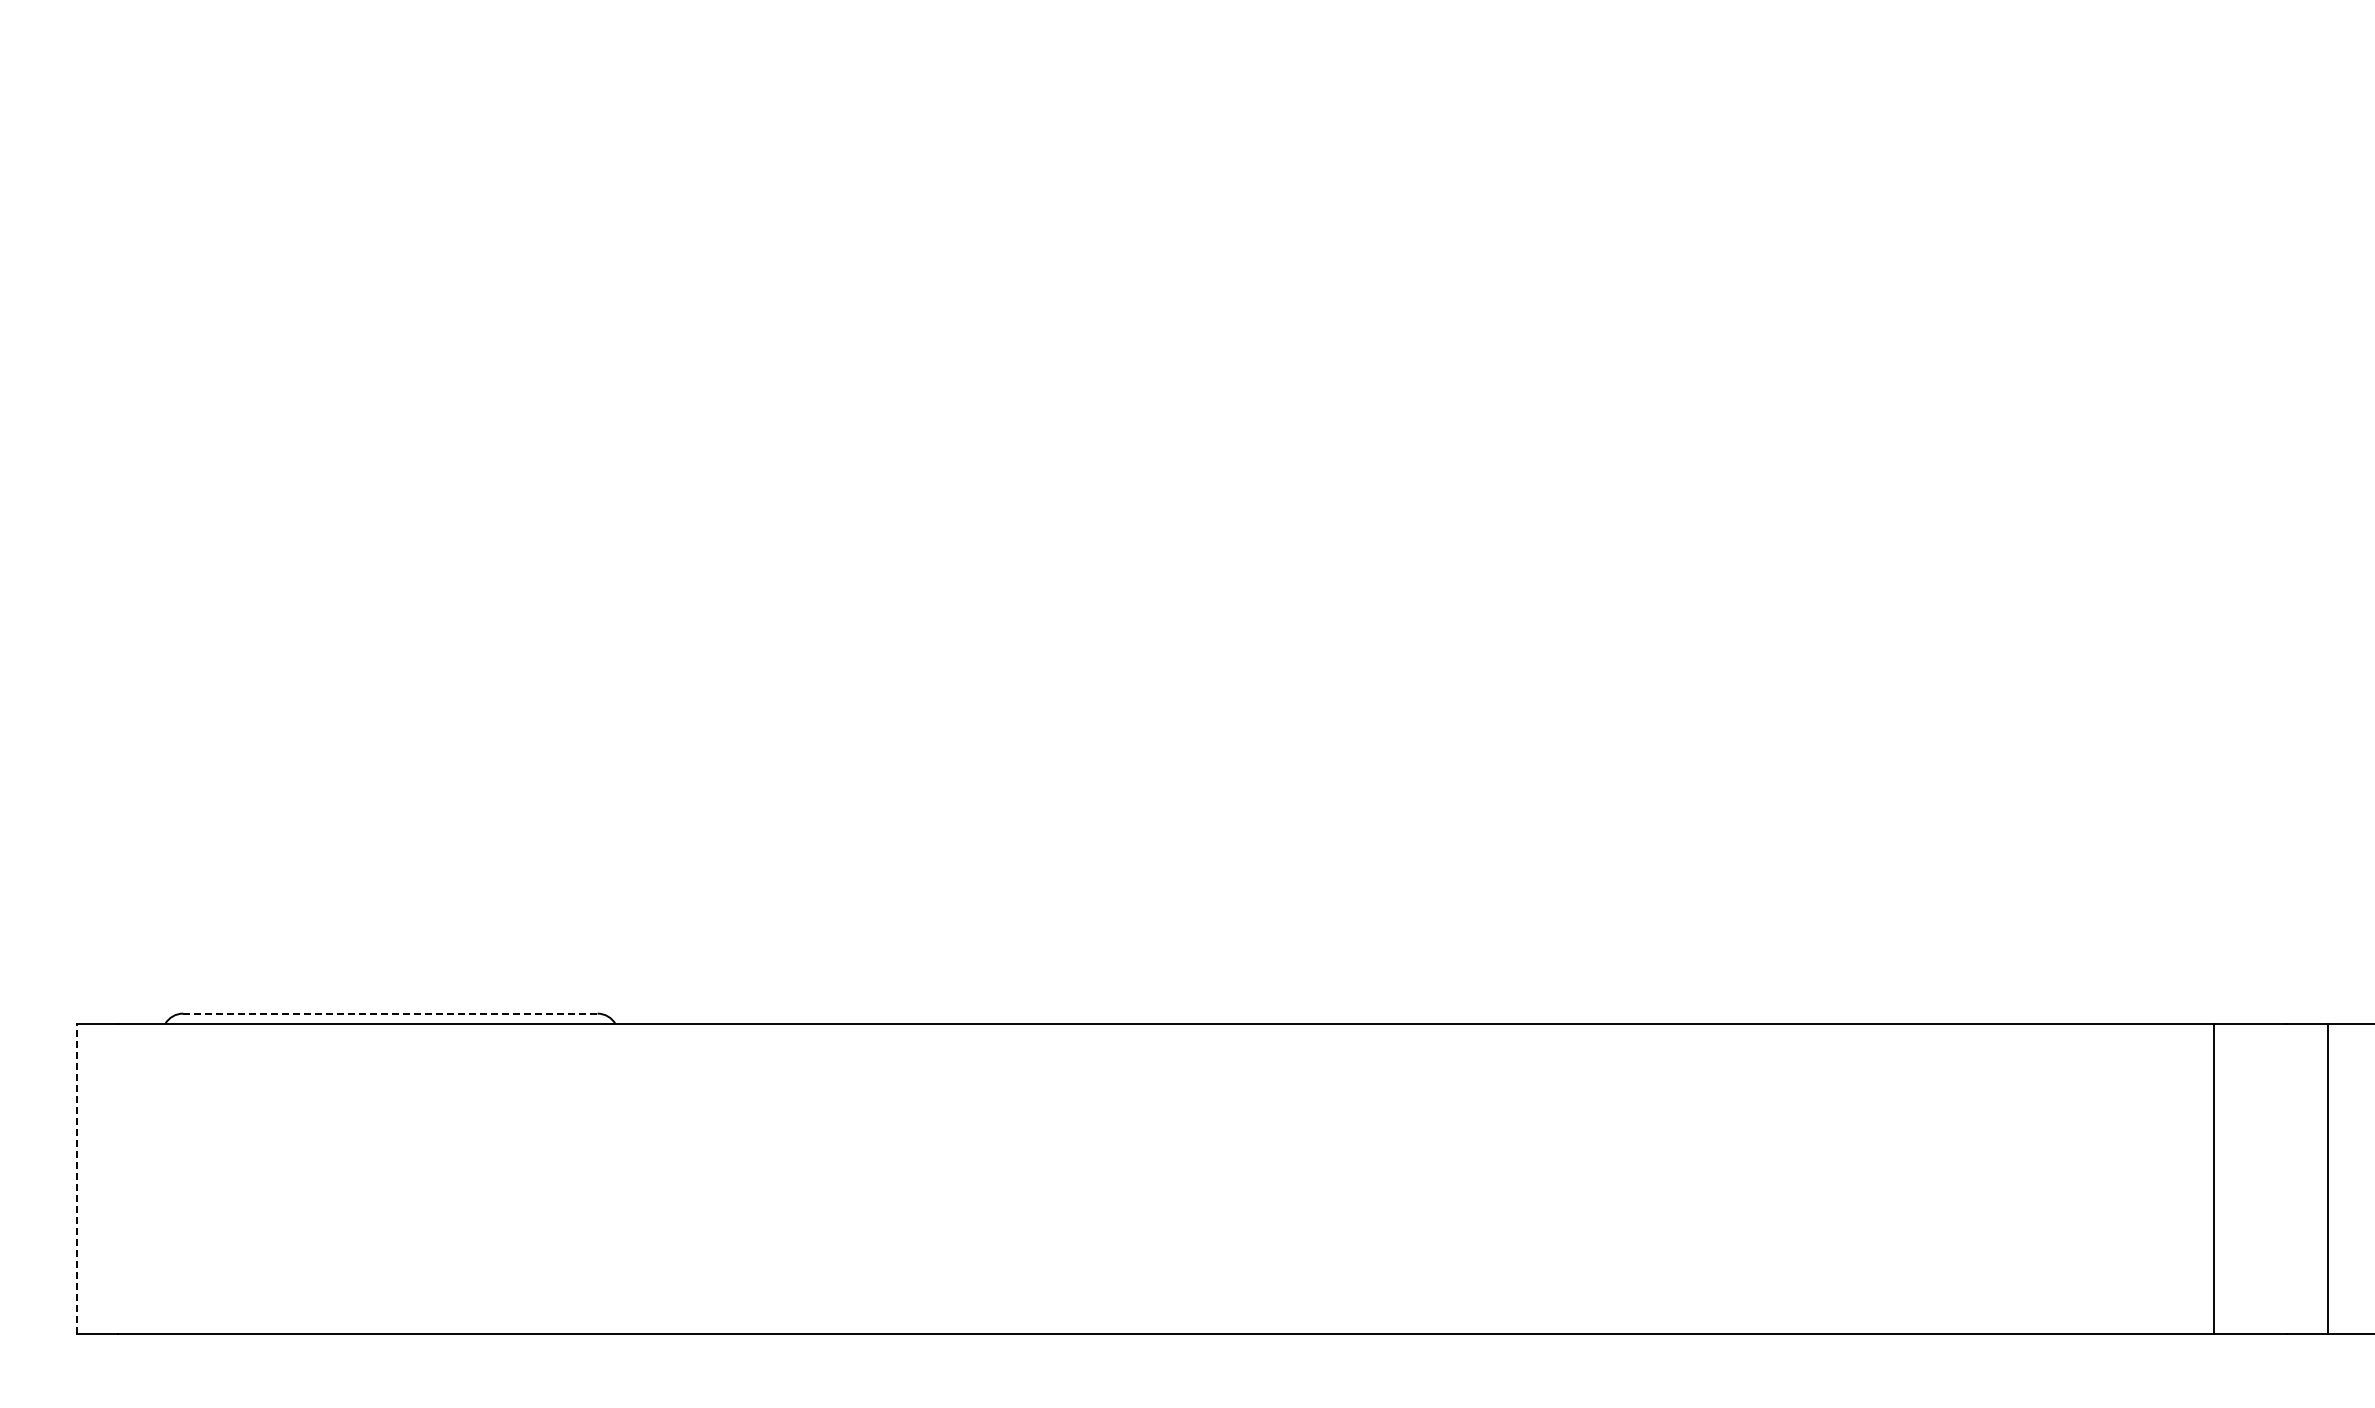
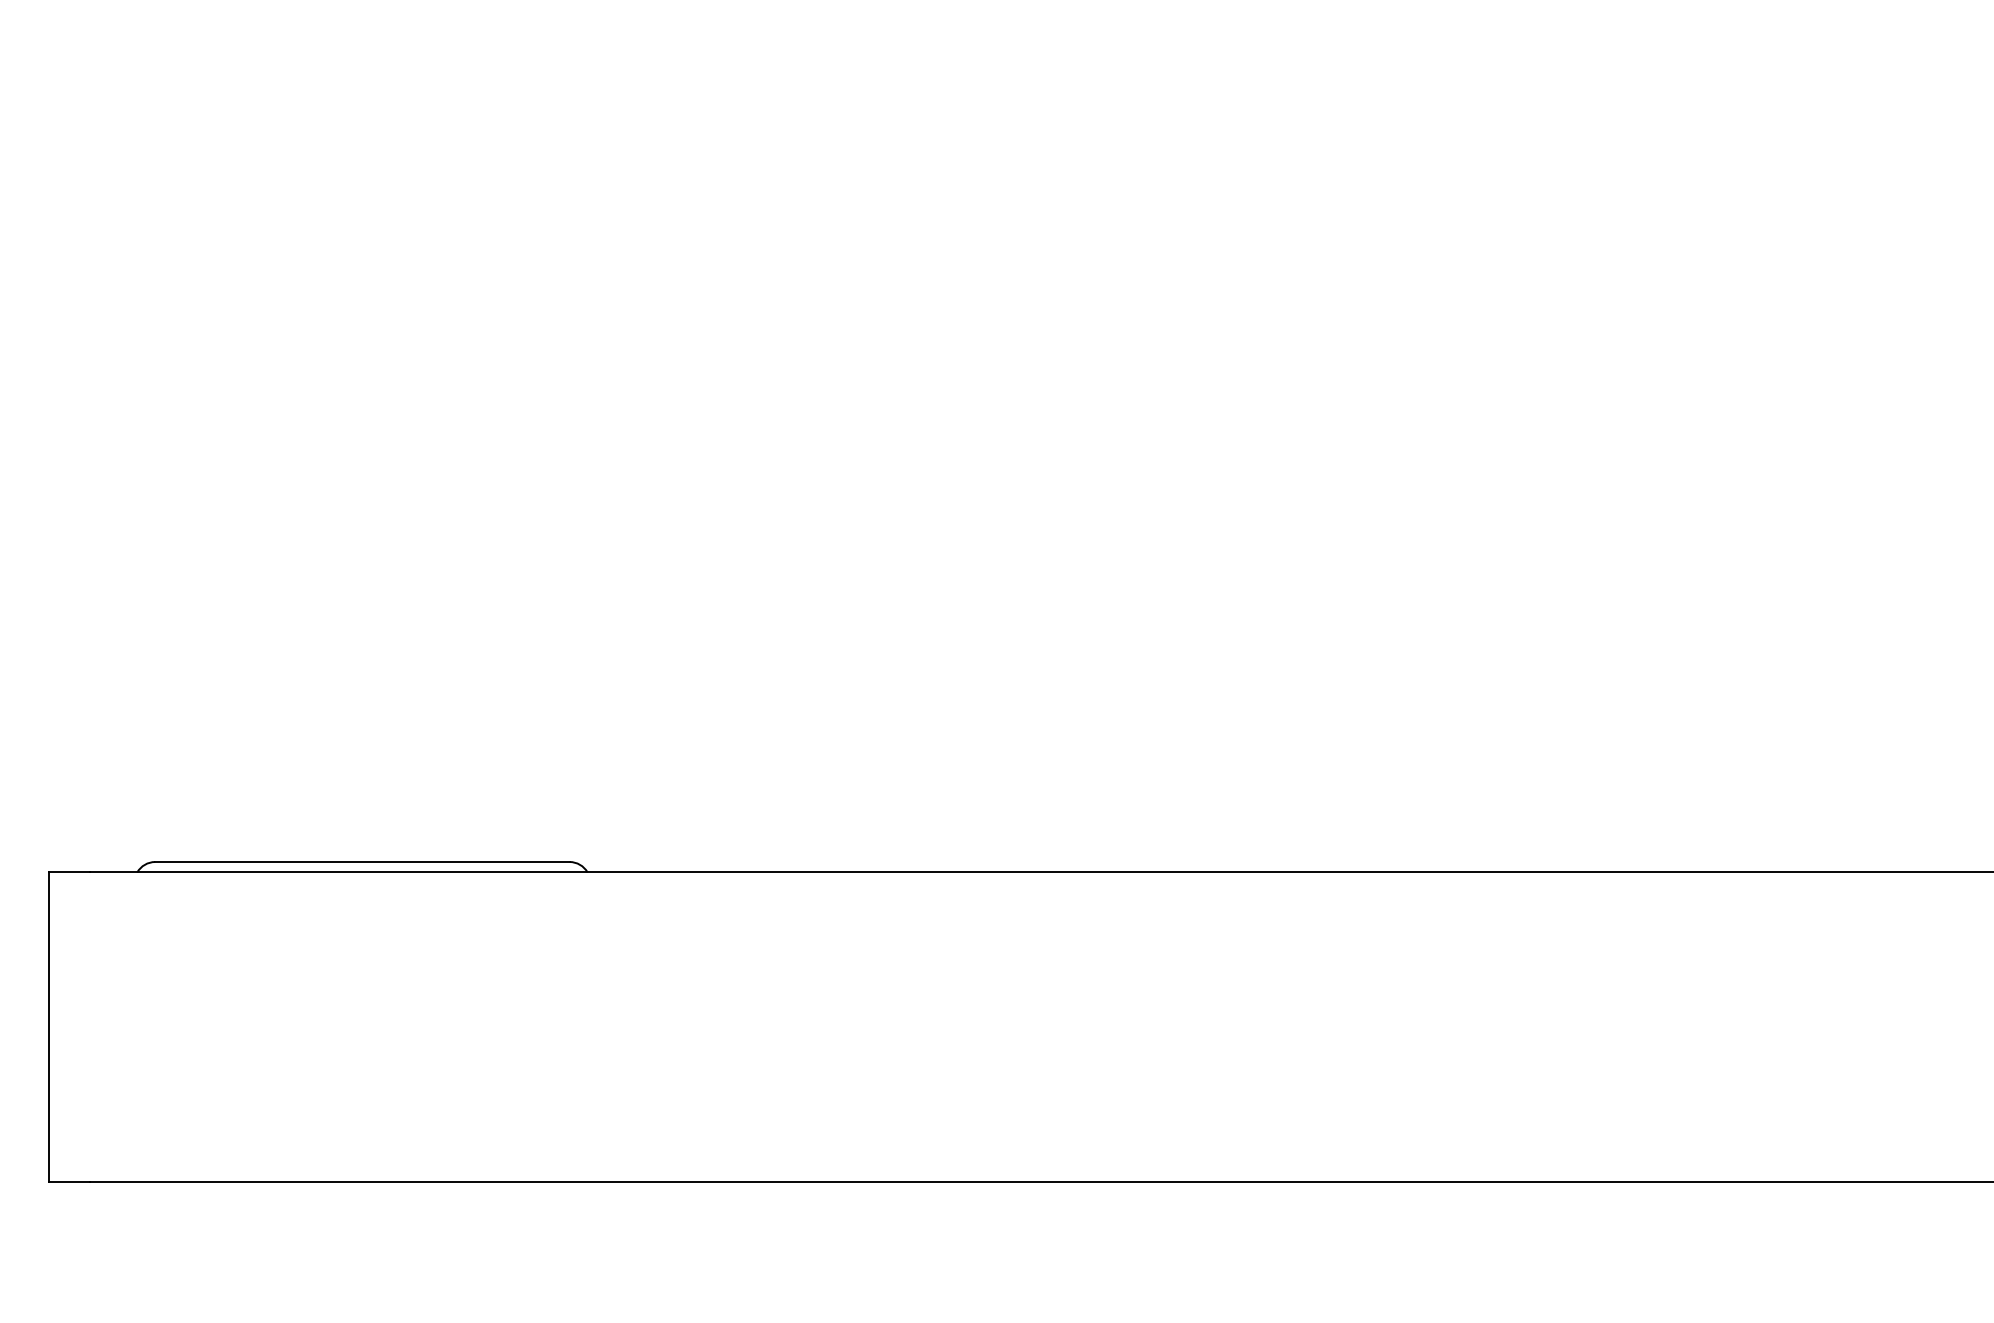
line: (390, 1013) -> (362, 861), dashed -> solid
line: (76, 1178) -> (48, 1026), dashed -> solid

